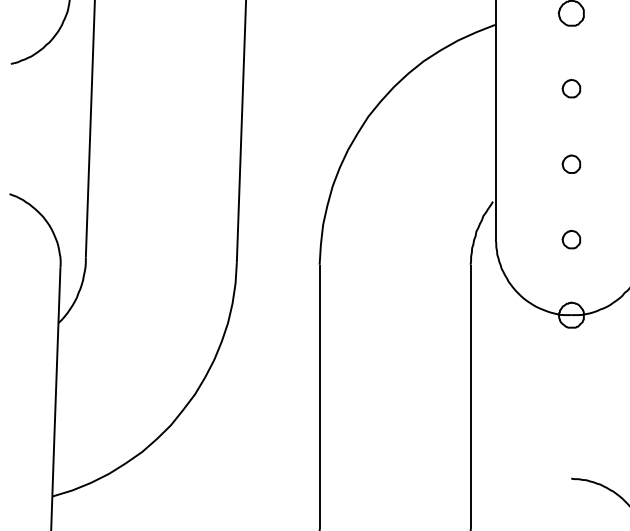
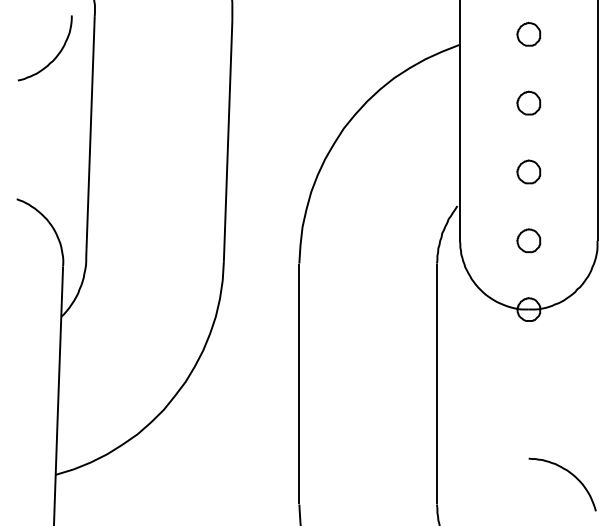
part: (571, 88) -> (528, 102), size x1.43
part: (571, 163) -> (528, 171), size x1.43
part: (571, 239) -> (528, 240), size x1.43

